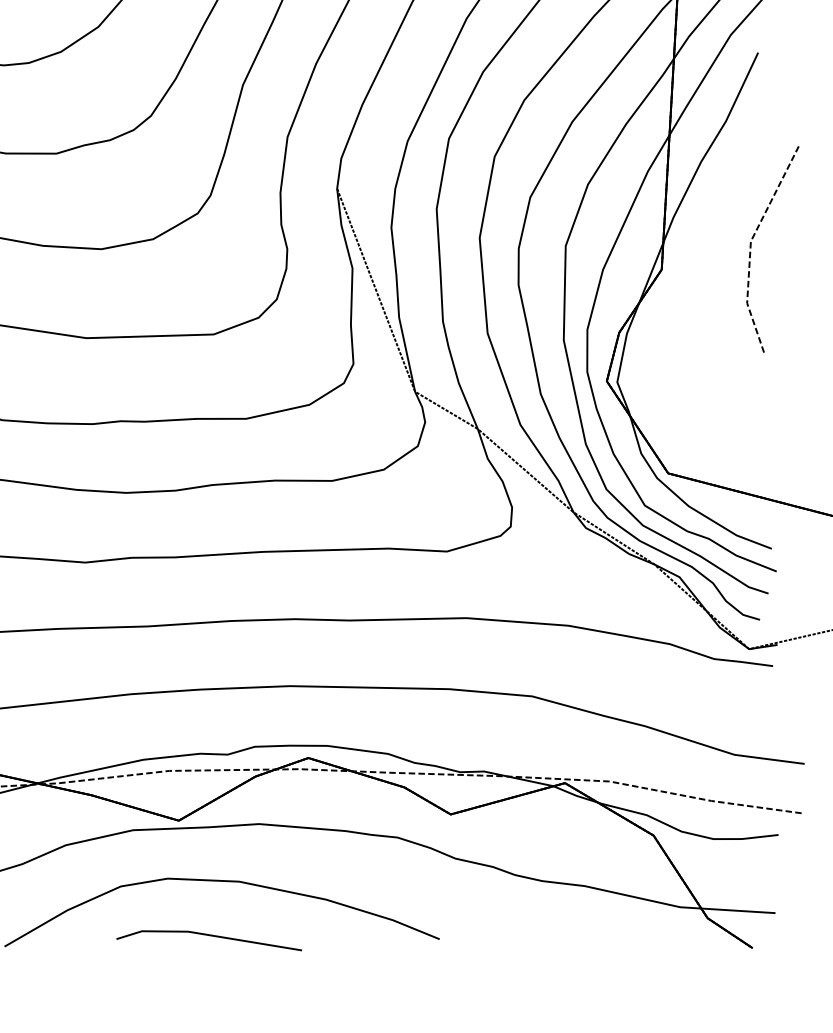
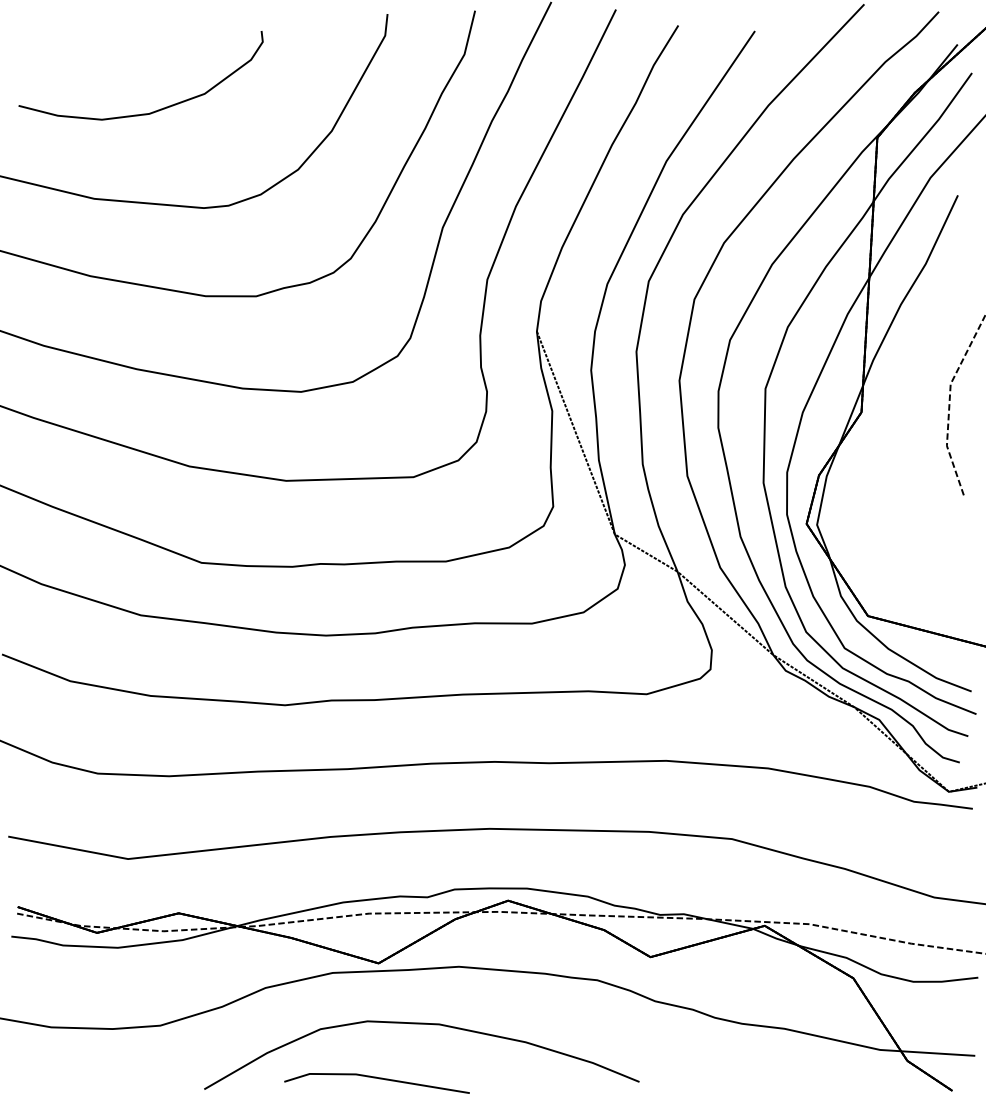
part: (208, 940) -> (376, 1083), moved

